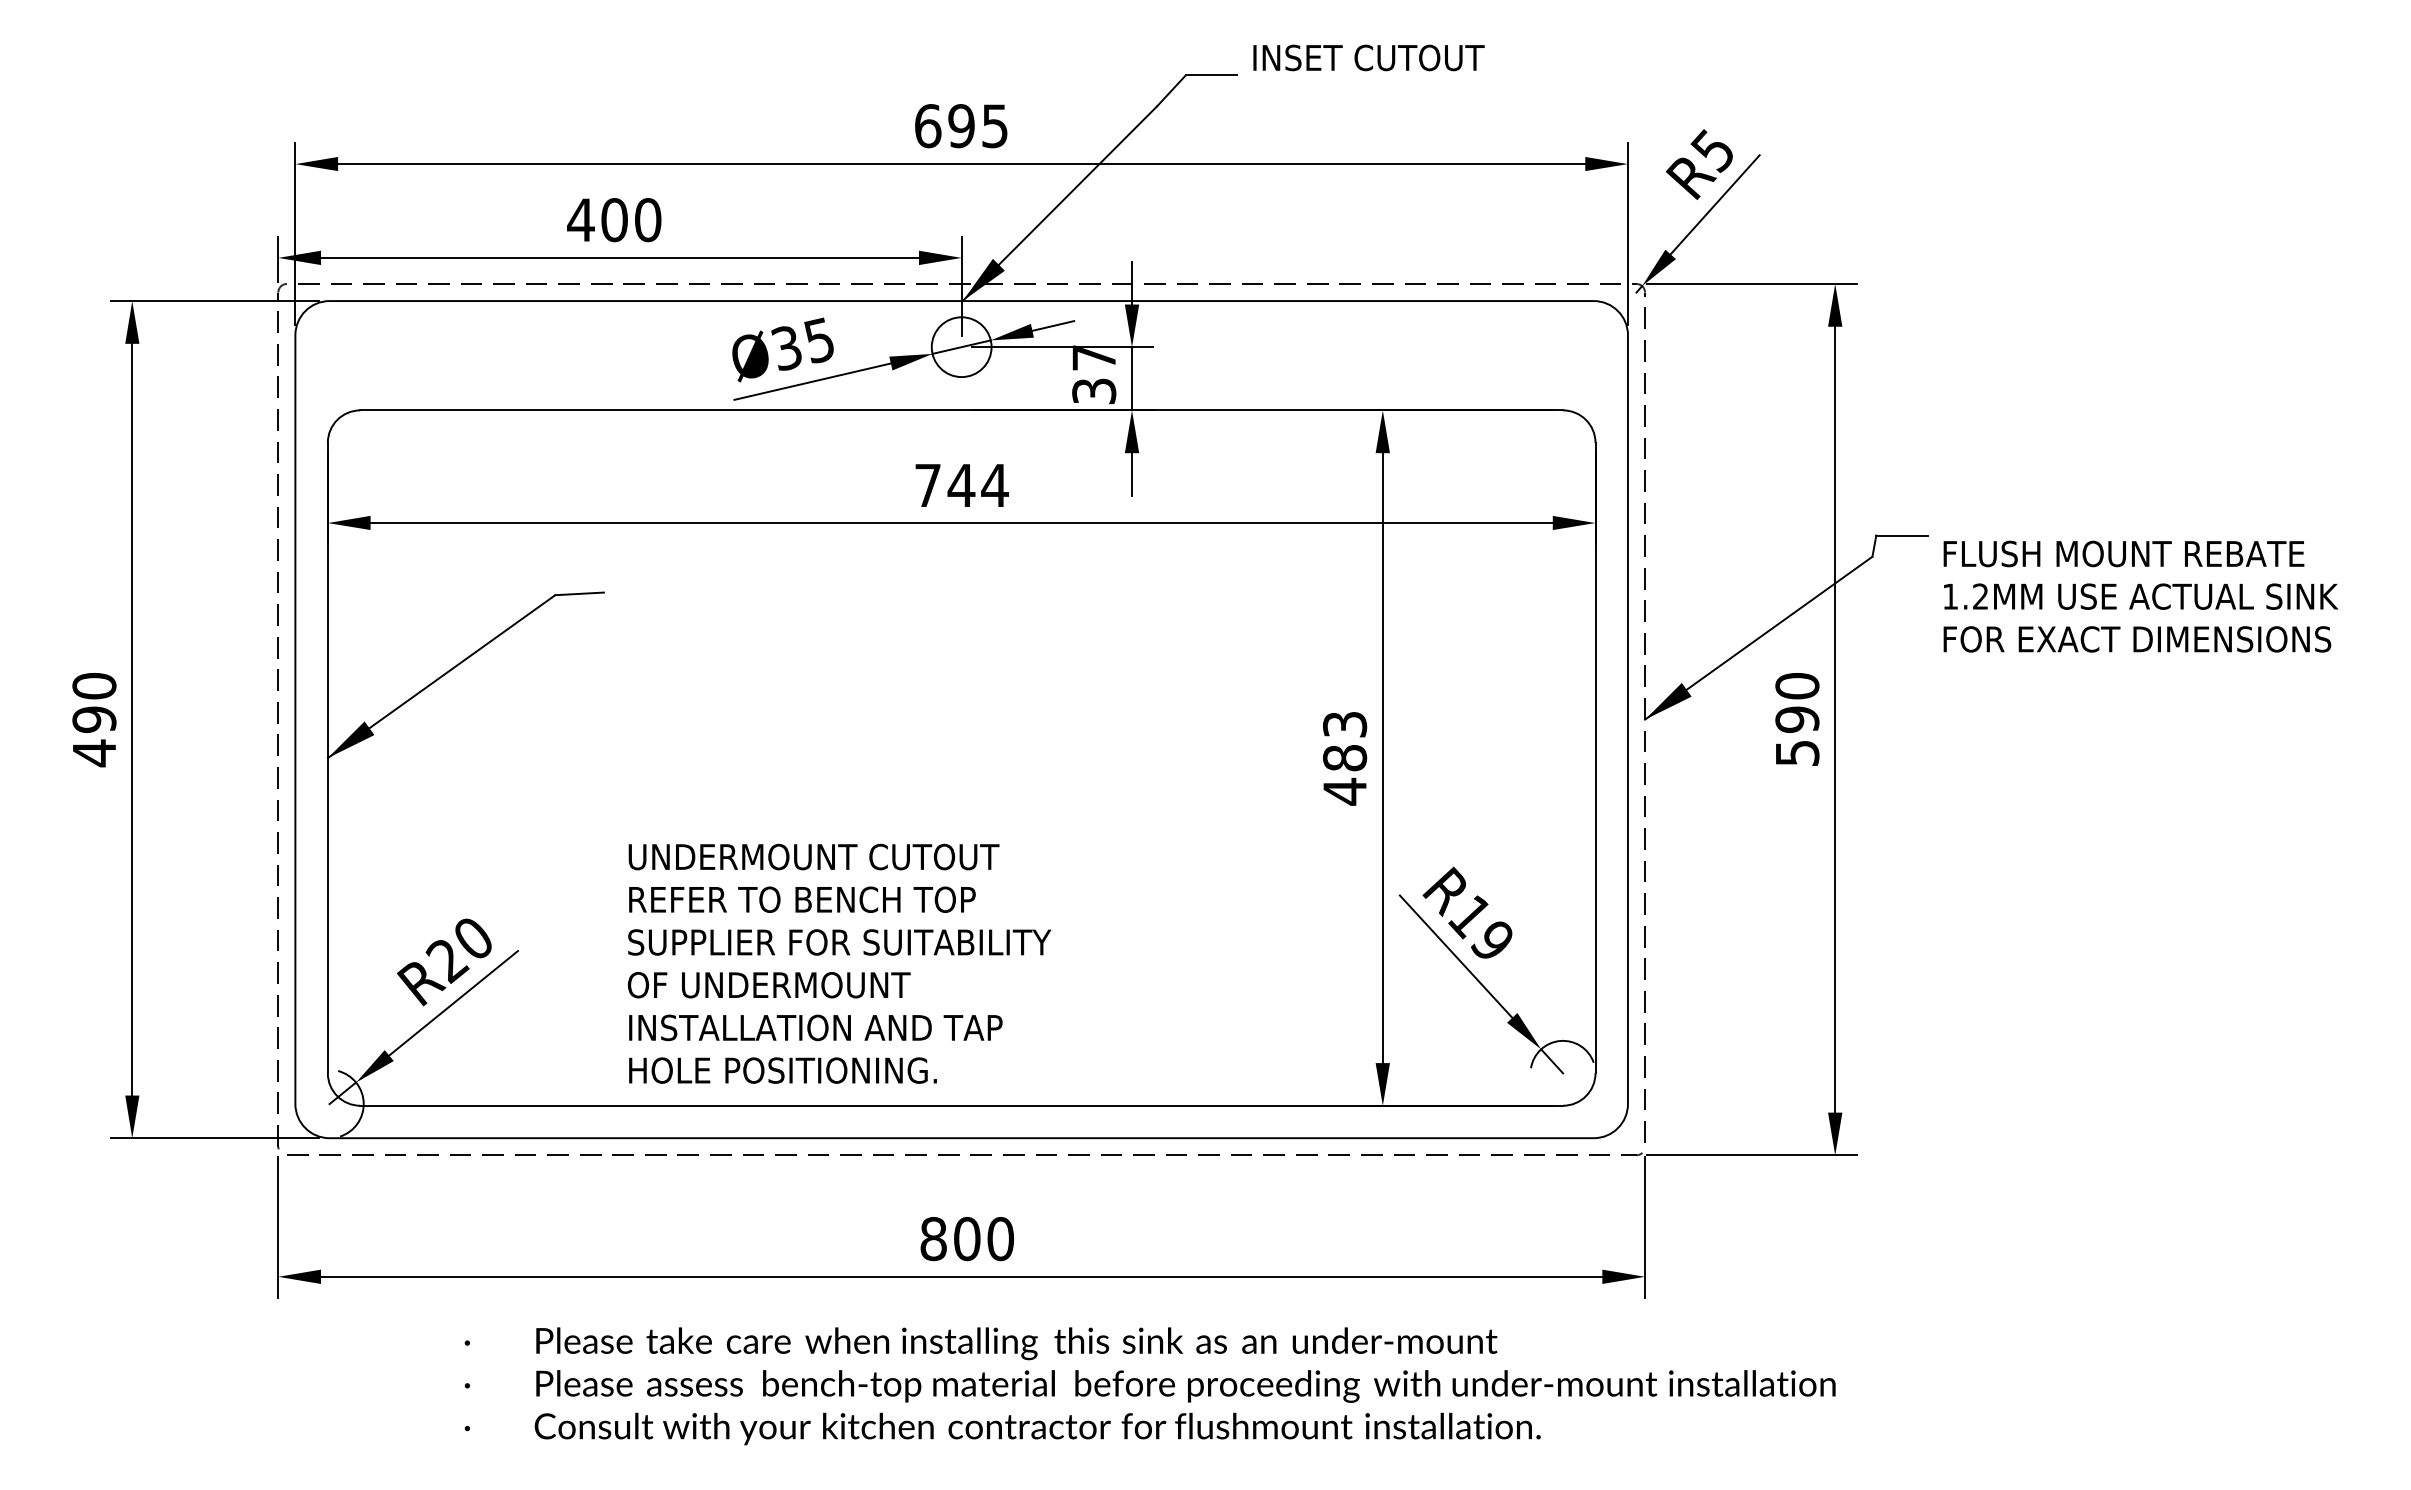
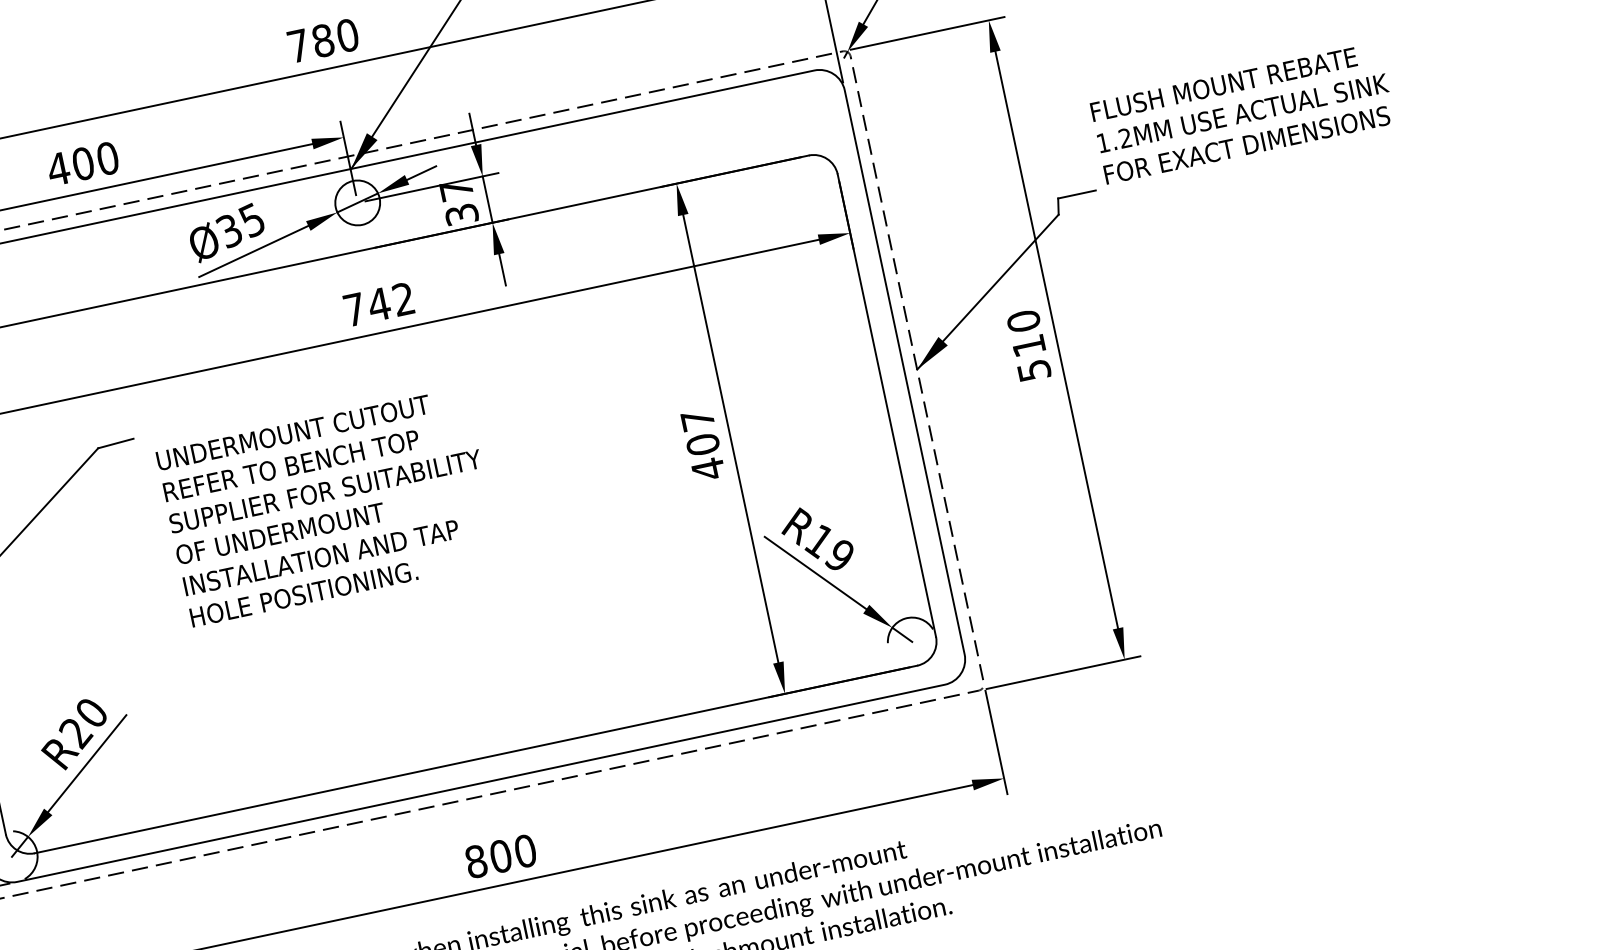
text: (961, 126) -> (323, 41), 695 -> 780
text: (994, 484) -> (403, 298), 744 -> 742
text: (2140, 596) -> (1242, 113), moved
text: (1797, 719) -> (1029, 345), 590 -> 510
text: (1345, 741) -> (700, 432), 483 -> 407
text: (839, 963) -> (328, 506), moved

